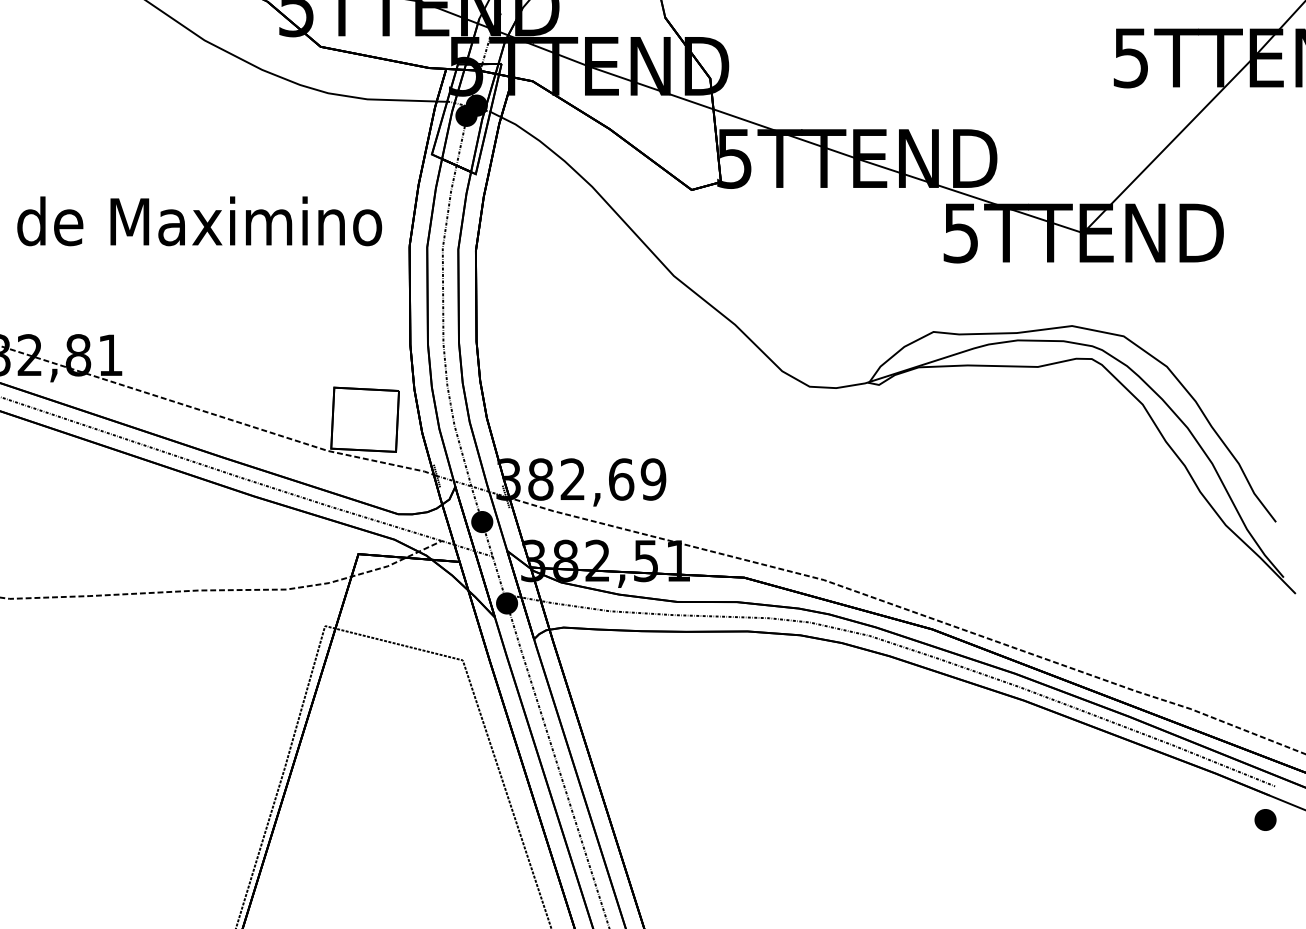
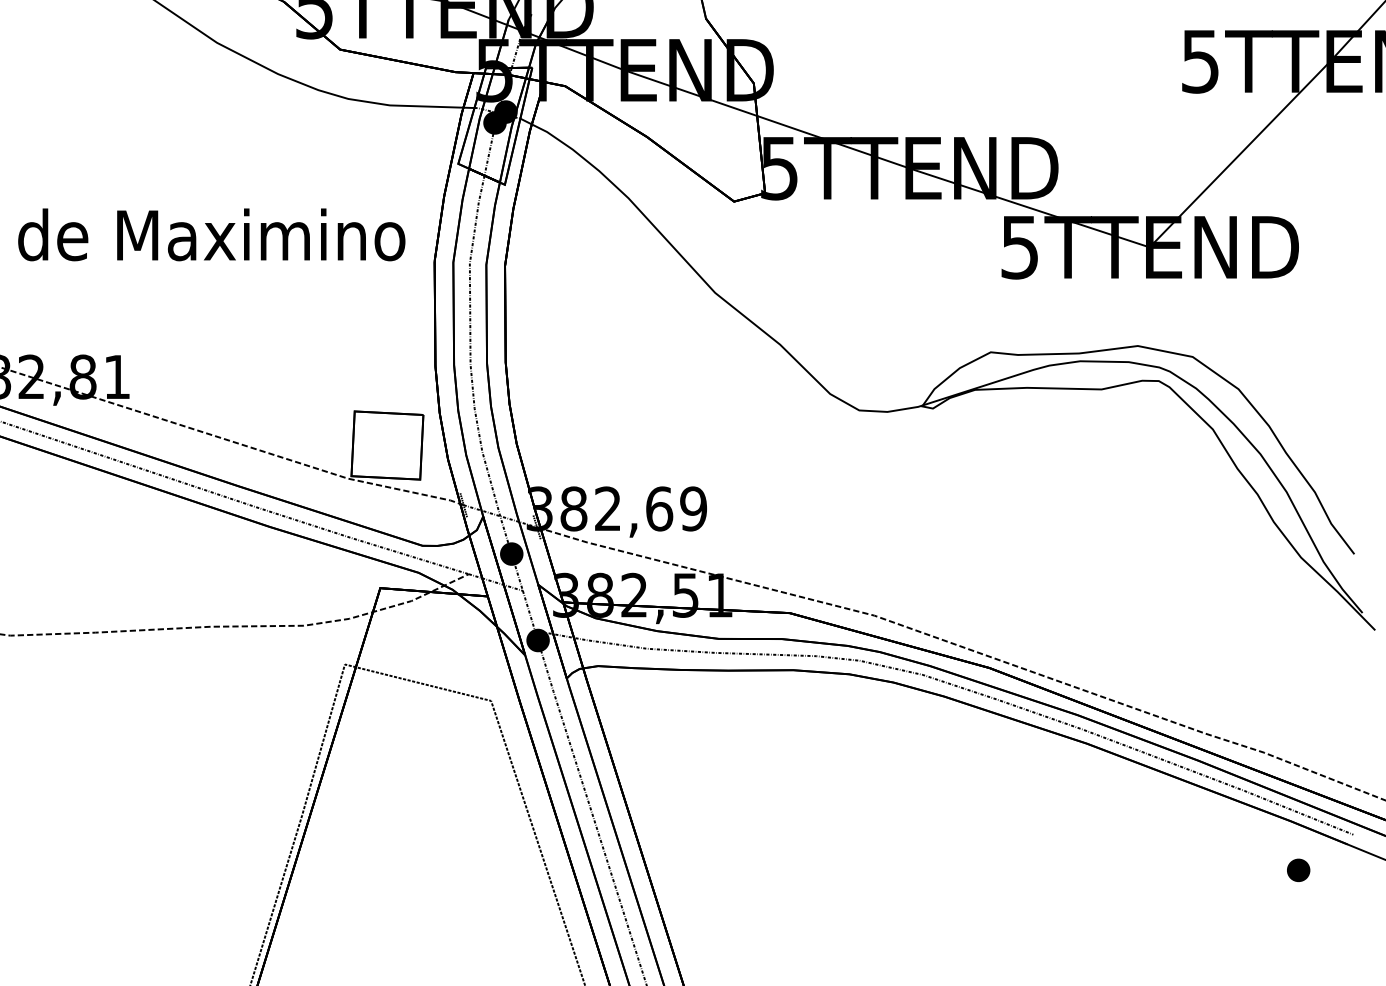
part: (1265, 819) -> (1298, 869), moved

